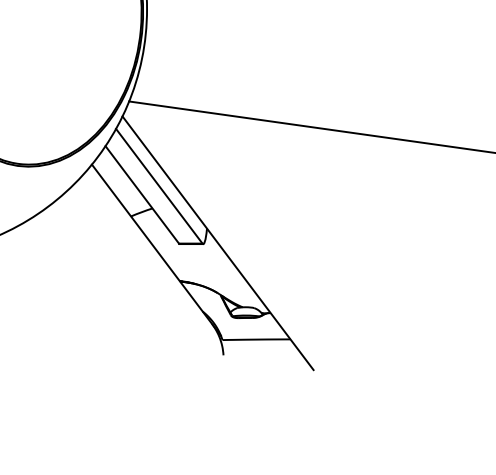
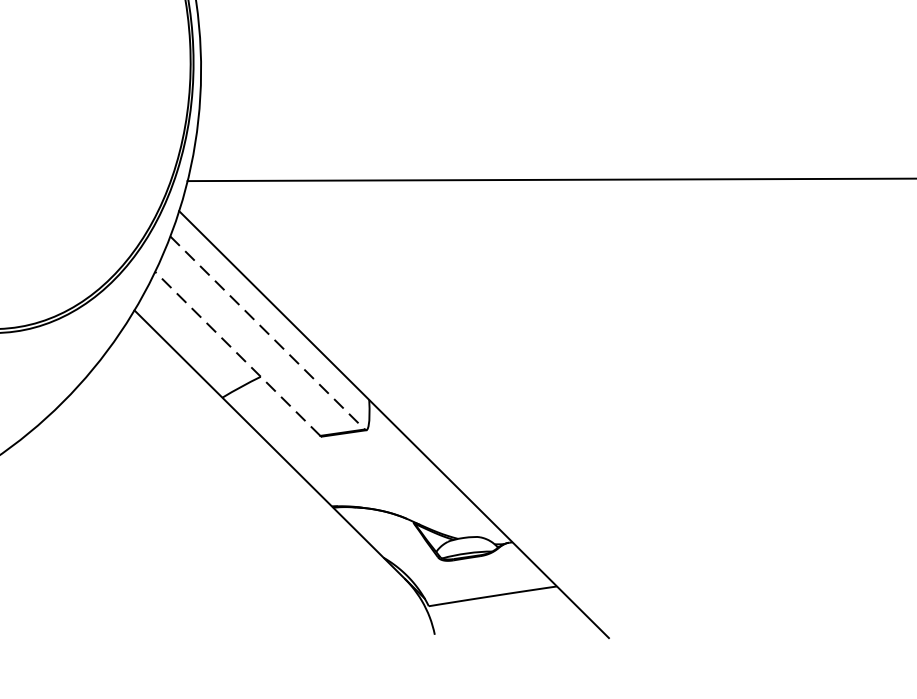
line: (159, 186) -> (268, 333), solid -> dashed
line: (141, 194) -> (236, 353), solid -> dashed

